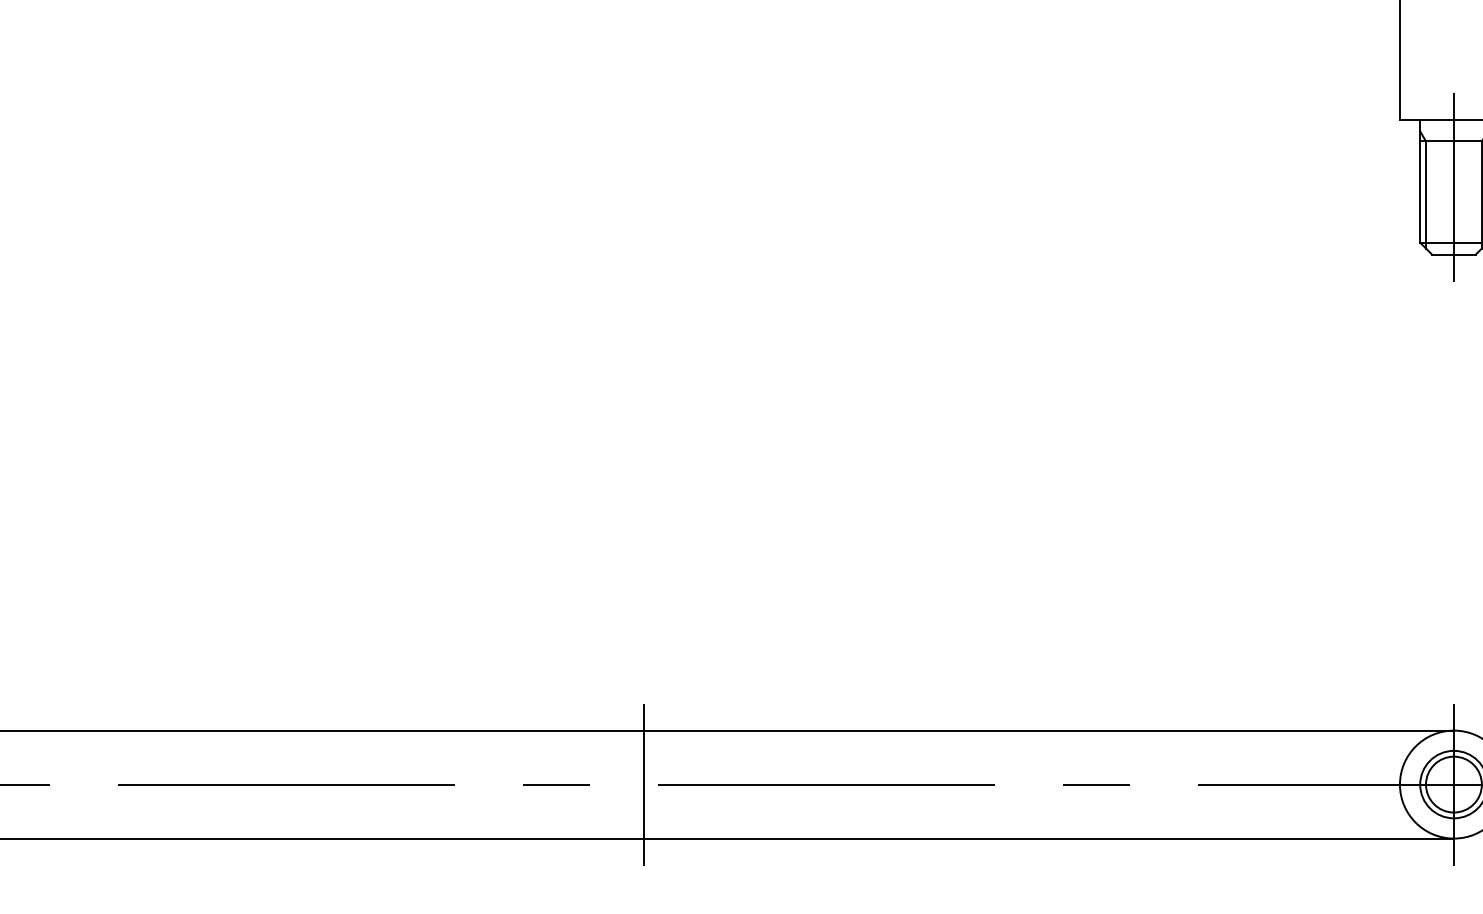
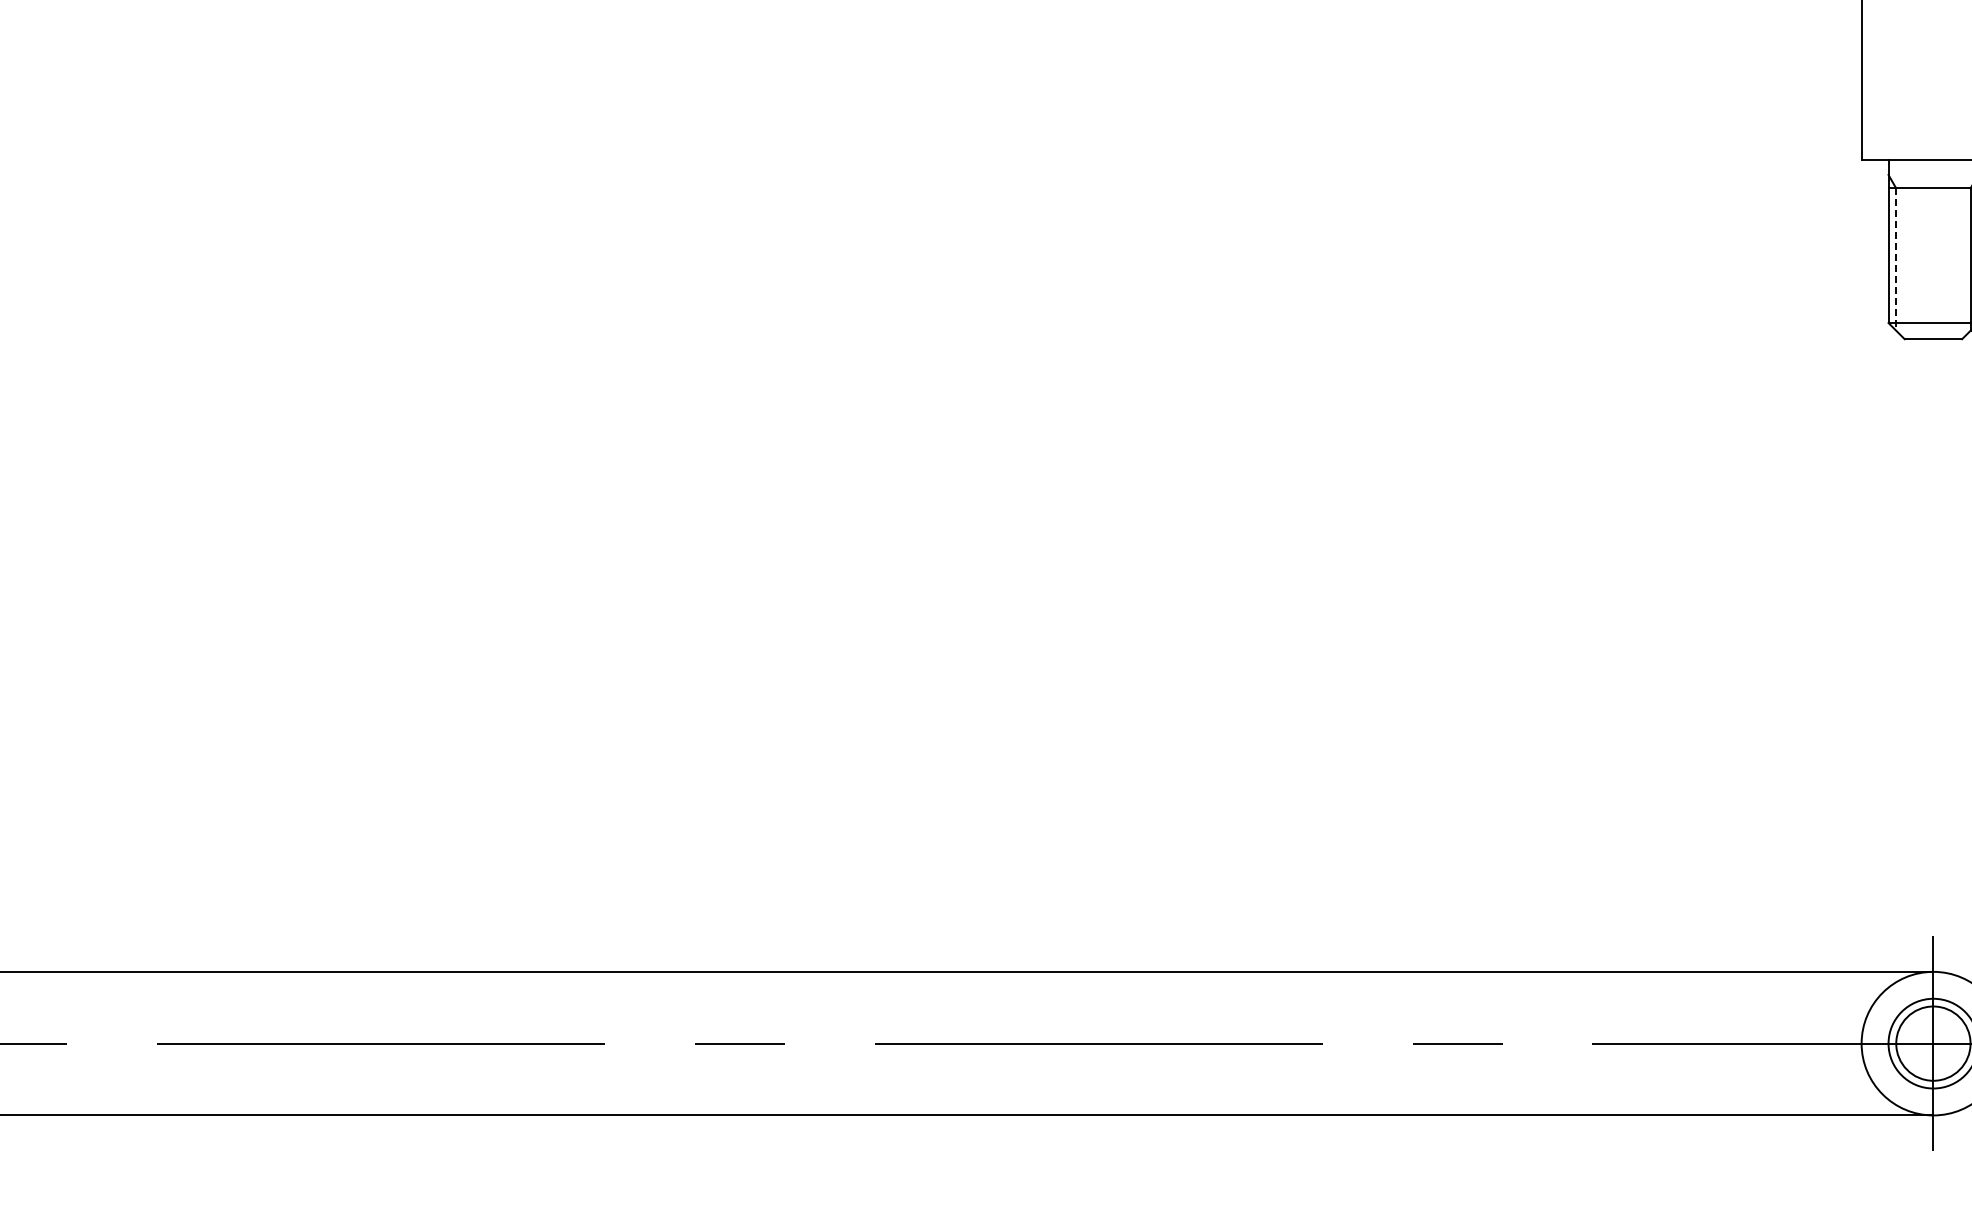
line: (1454, 187) -> (1933, 249), removed
line: (1426, 195) -> (1896, 260), solid -> dashed
line: (644, 784) -> (856, 1043), removed

